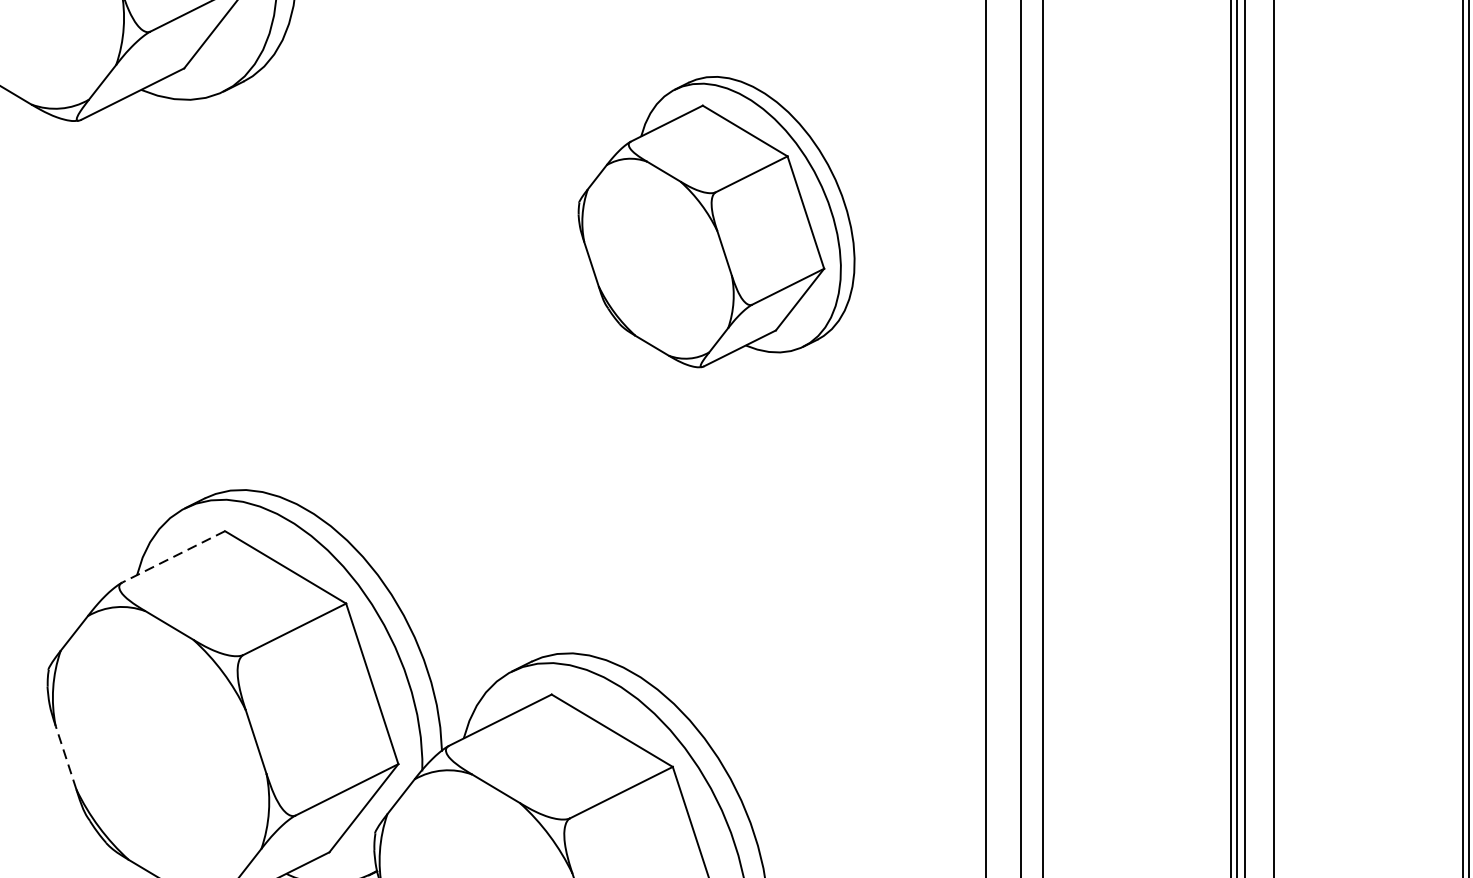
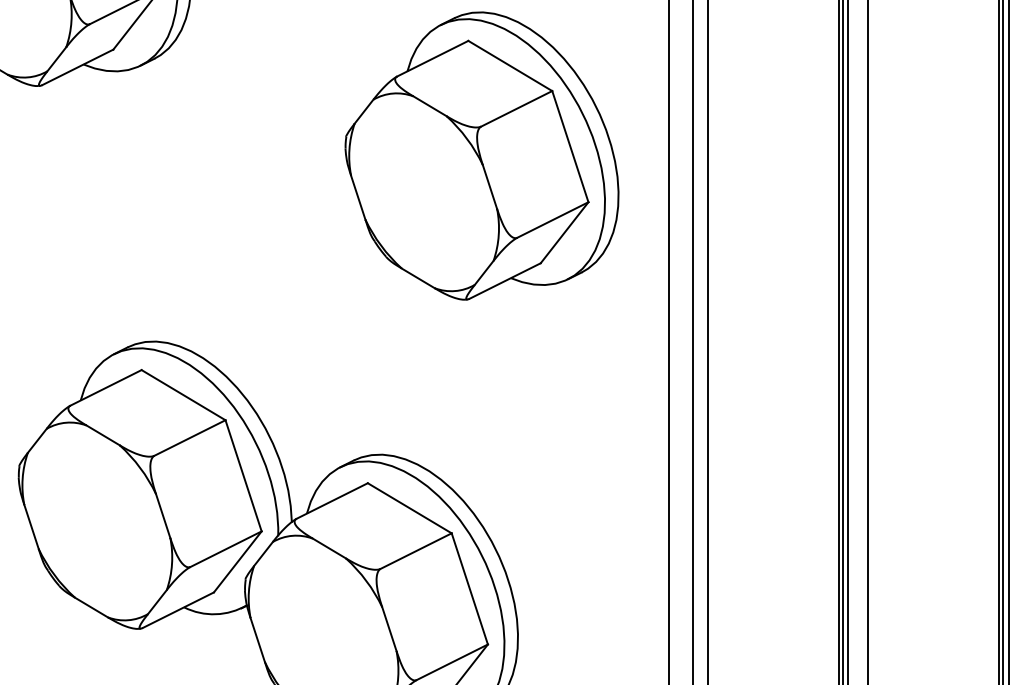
part: (715, 221) -> (481, 155), size x1.43
line: (174, 556) -> (106, 387), dashed -> solid
line: (65, 757) -> (31, 526), dashed -> solid

